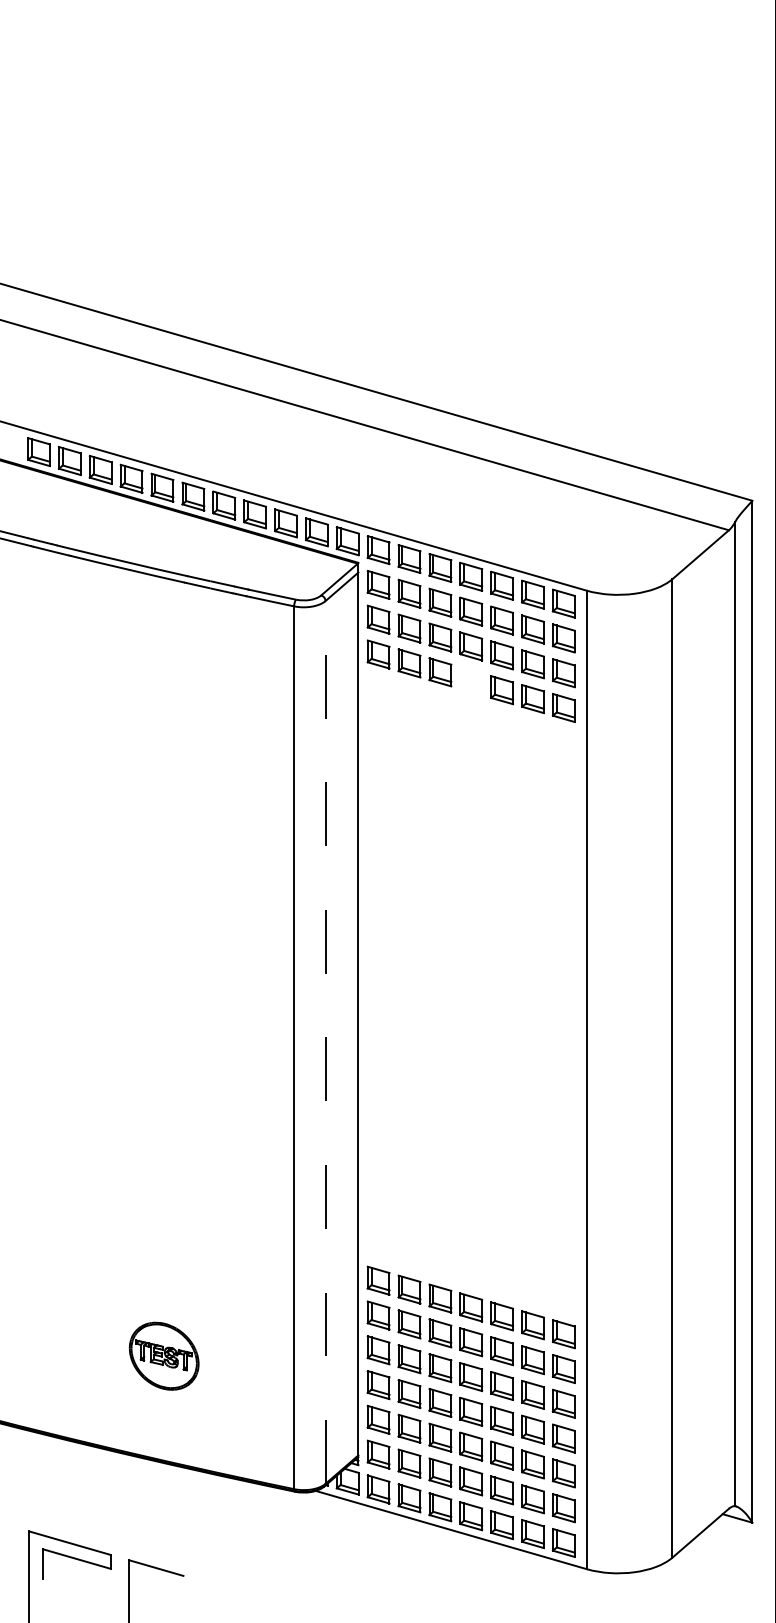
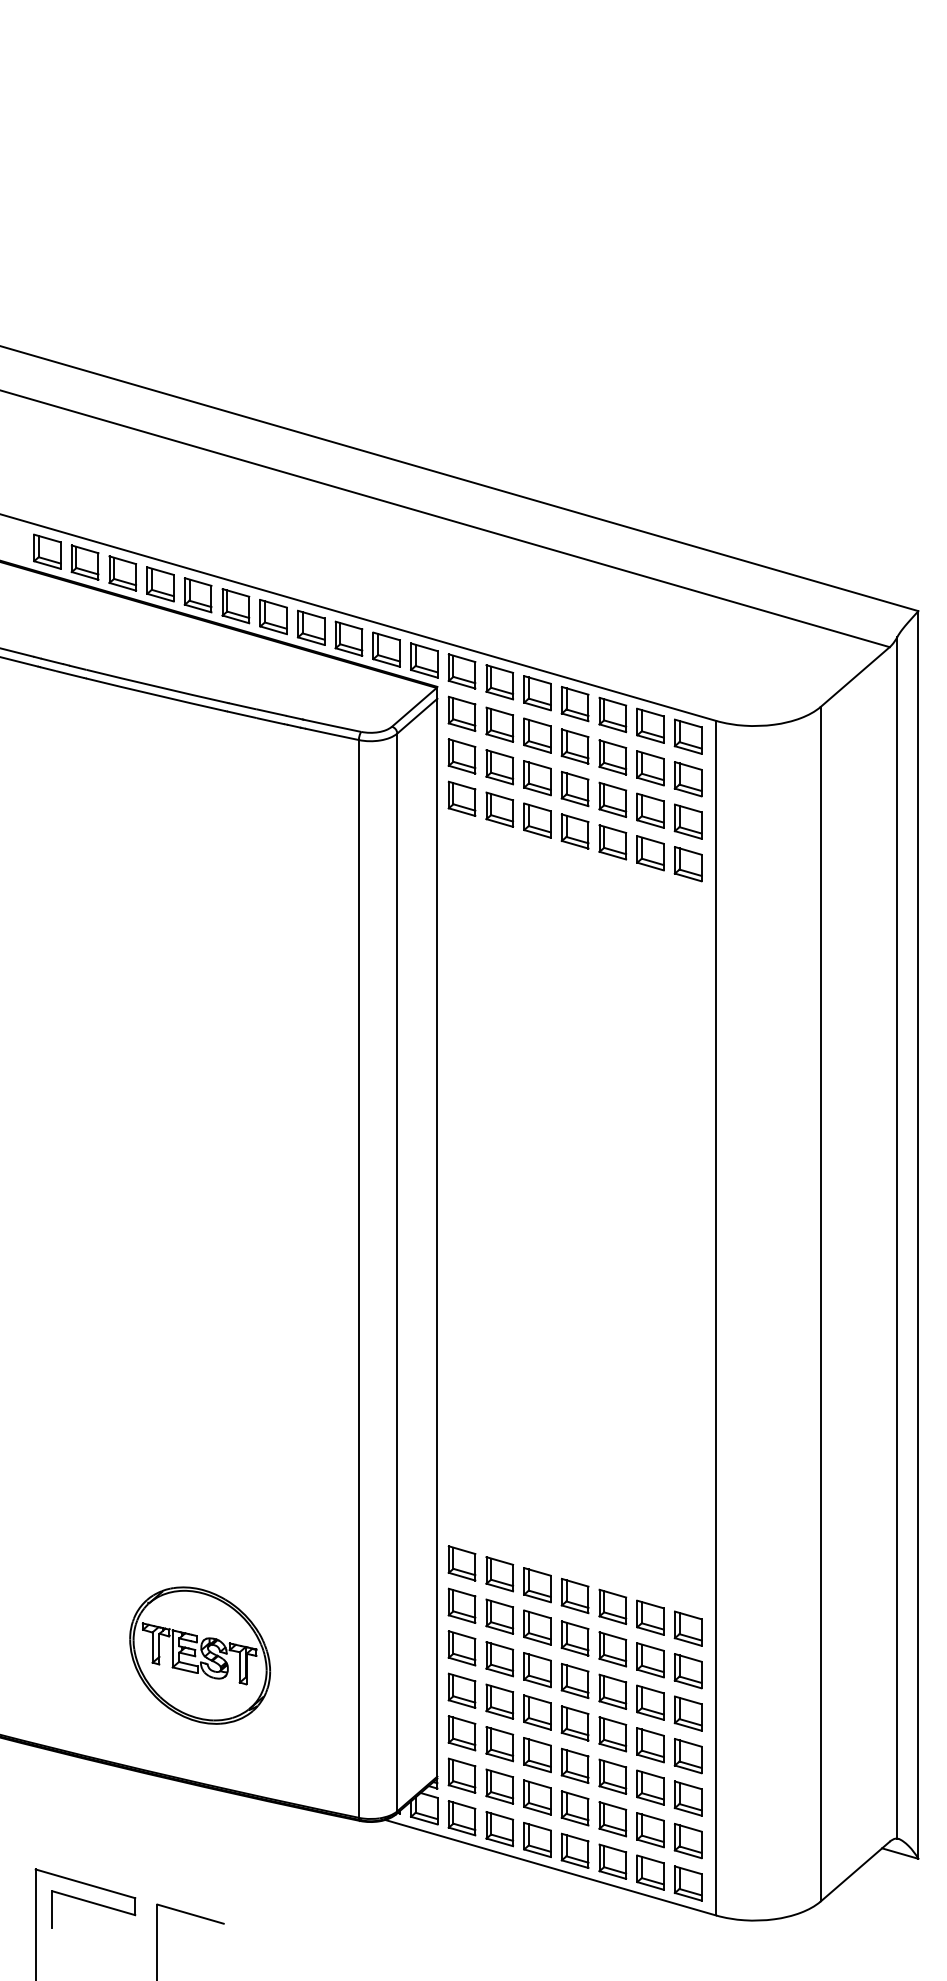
part: (470, 681) -> (574, 831), added
line: (325, 1042) -> (397, 1272), dashed -> solid
part: (164, 1356) -> (200, 1655), size x1.67

